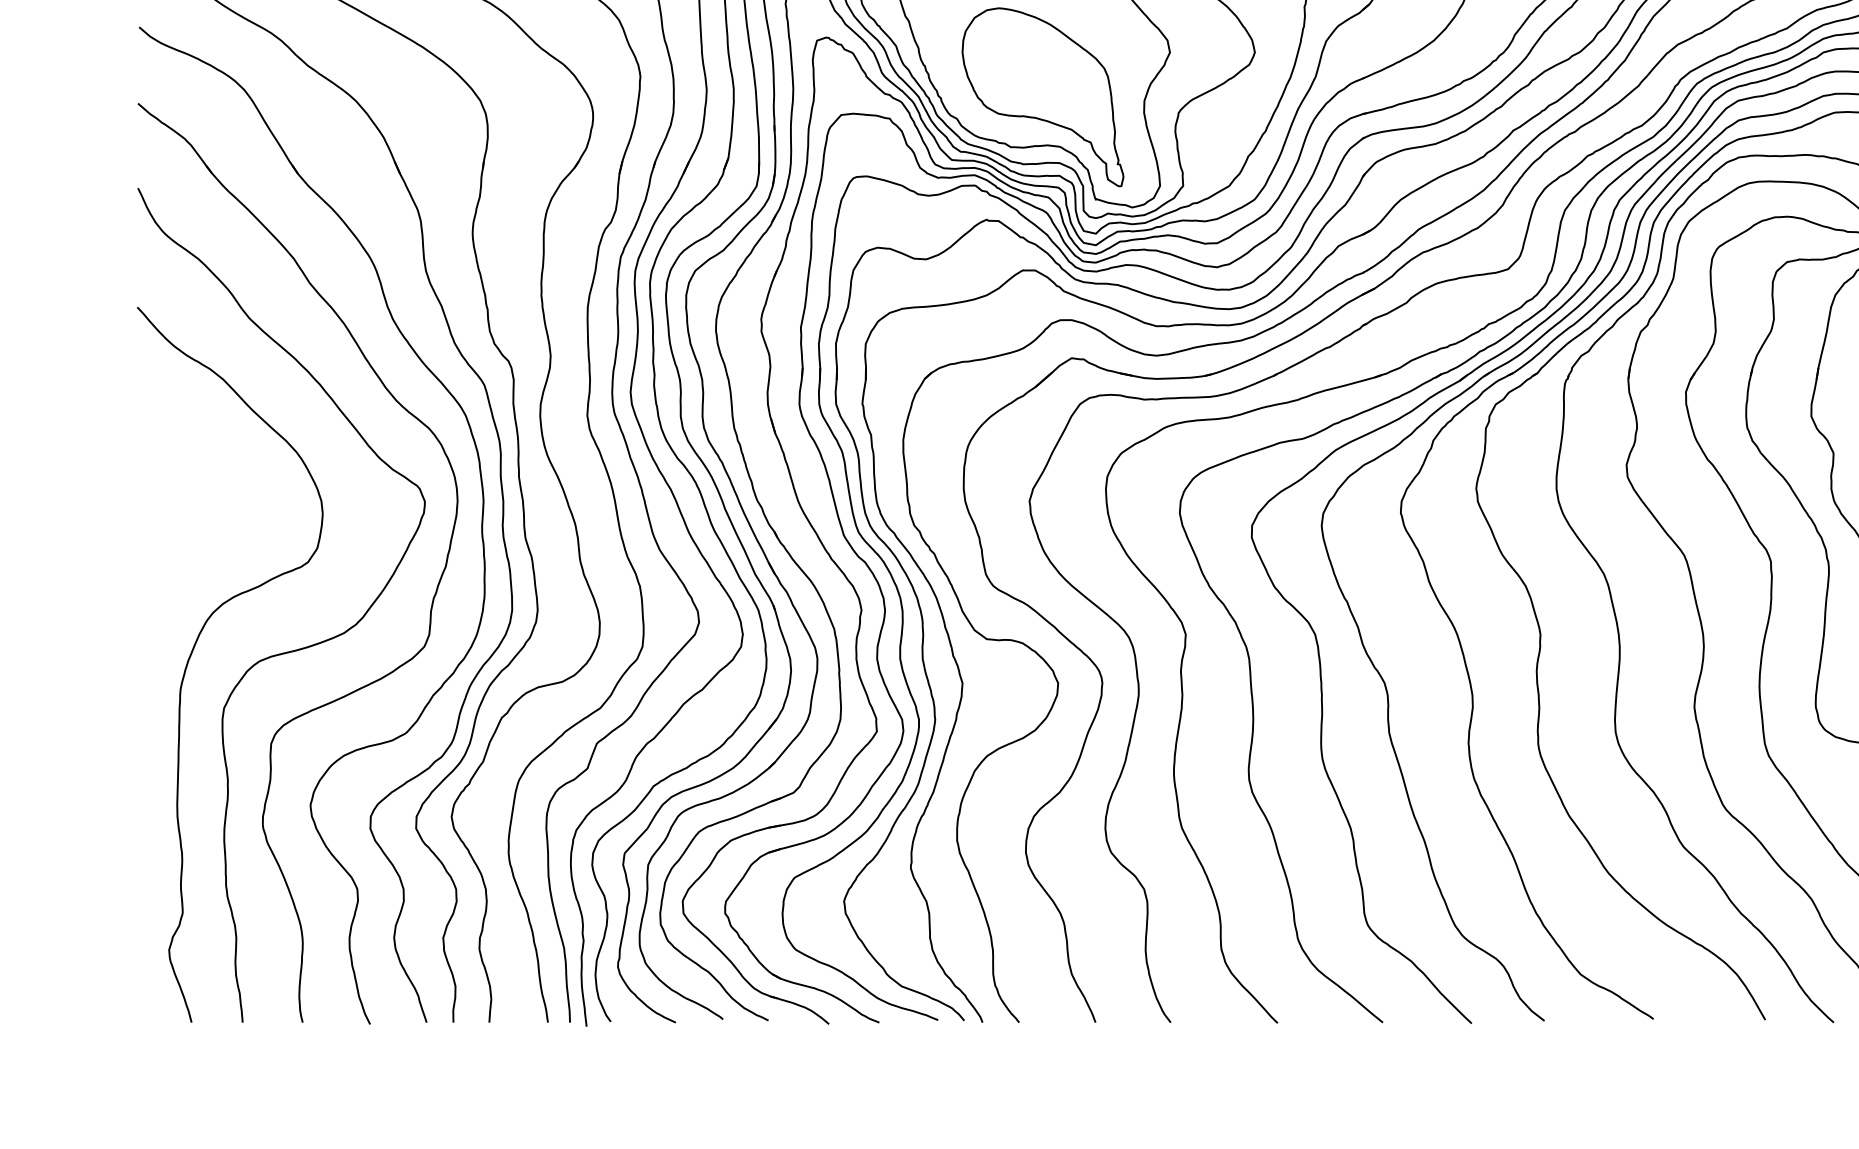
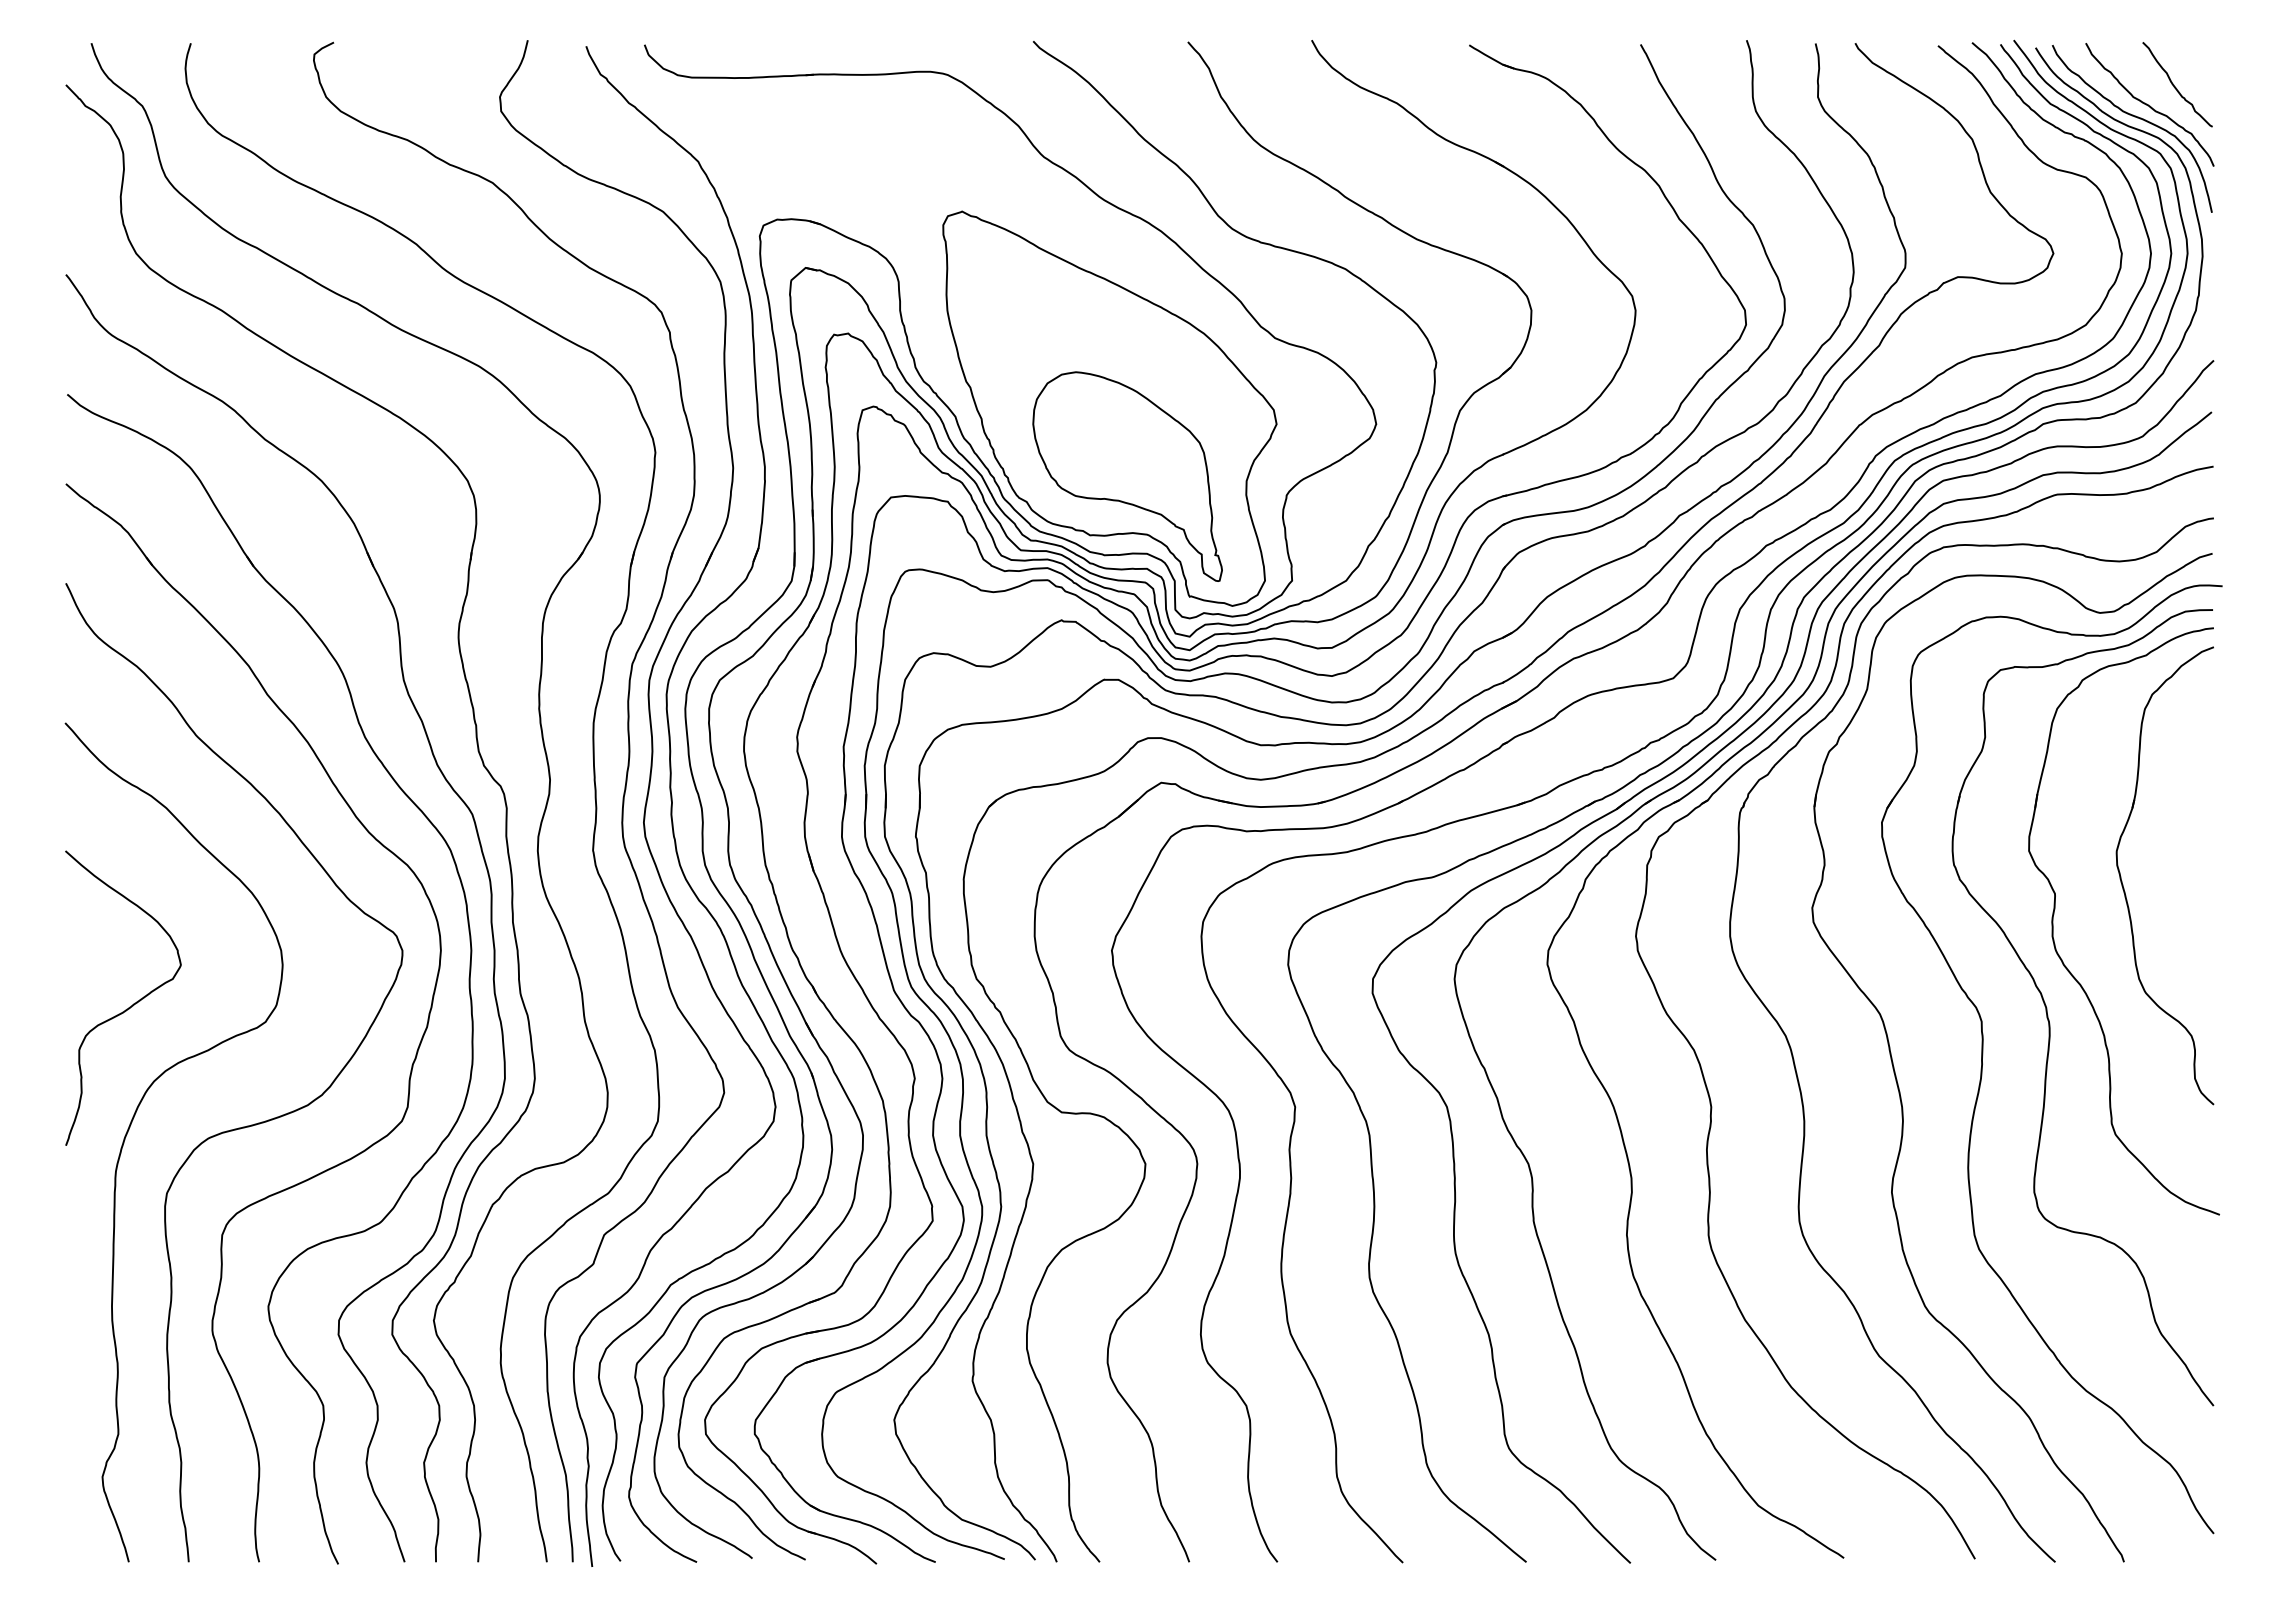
curve: (192, 548) -> (129, 1006), added

